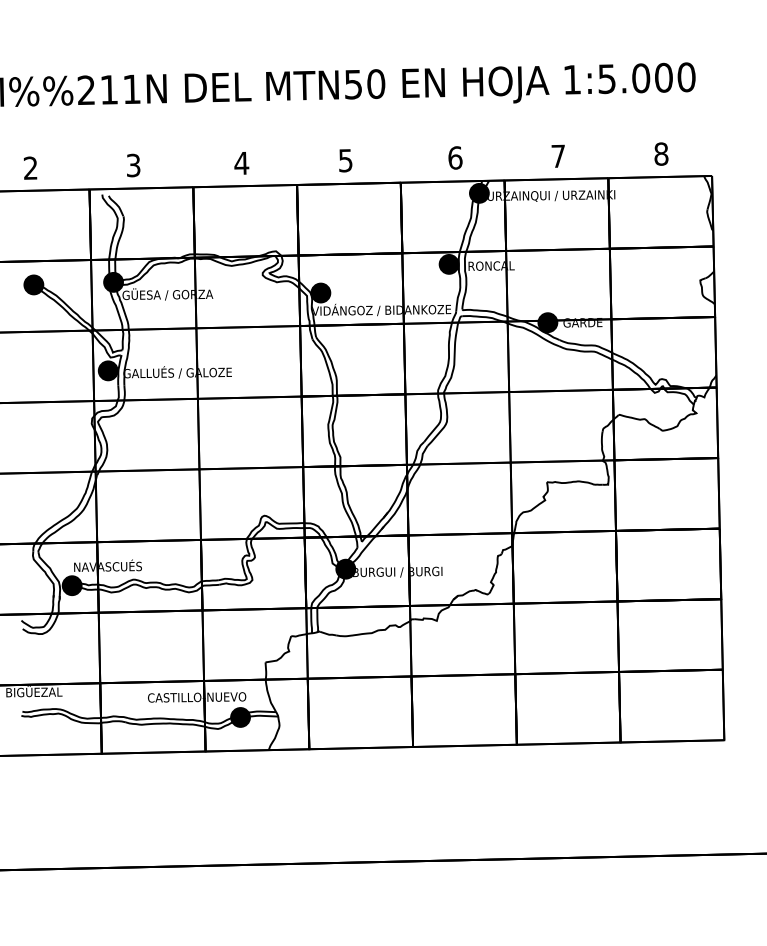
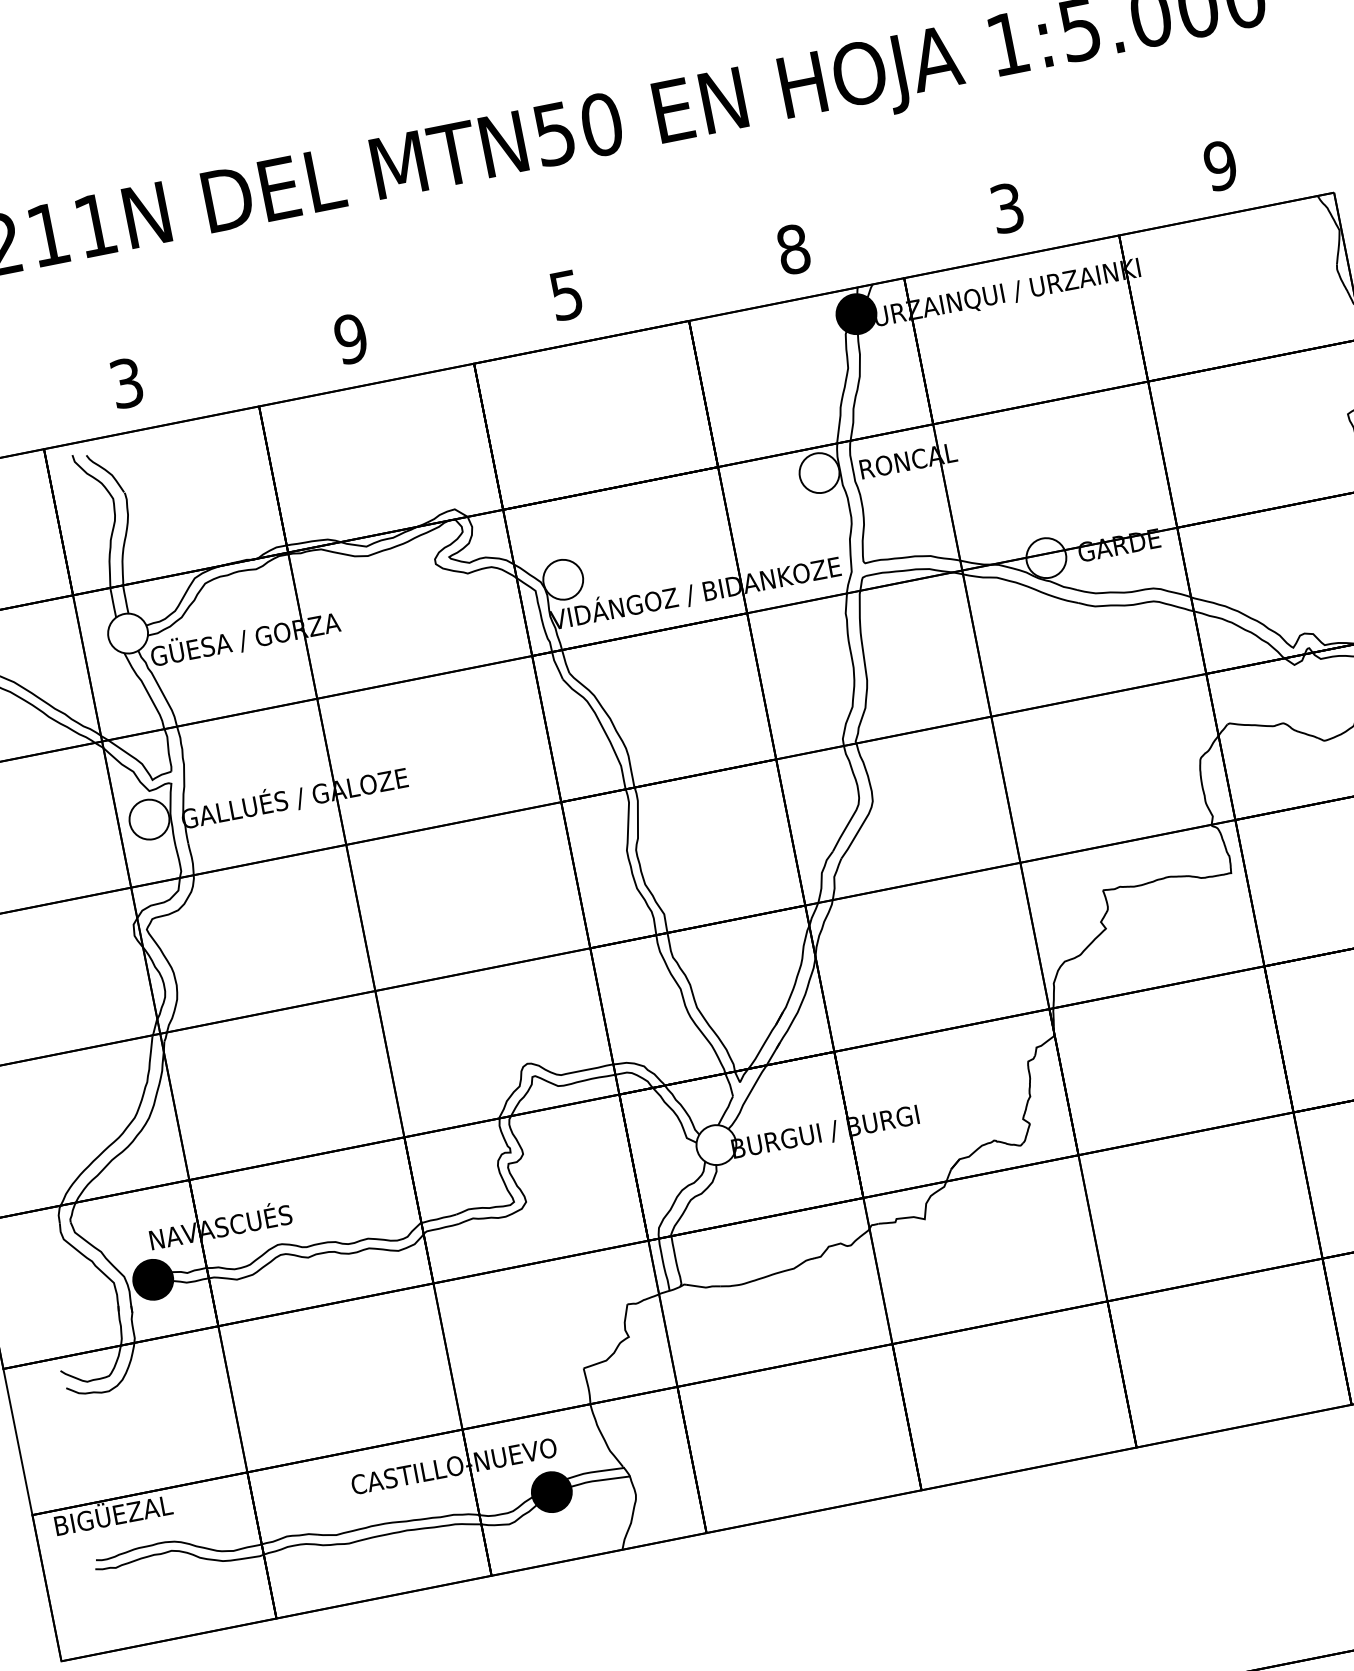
text: (661, 153) -> (1220, 164), 8 -> 9
text: (558, 156) -> (1007, 208), 7 -> 3
text: (455, 157) -> (793, 248), 6 -> 8
text: (241, 163) -> (350, 339), 4 -> 9
fill: (448, 263) -> (817, 471), removed
fill: (113, 281) -> (127, 631), removed
fill: (320, 292) -> (562, 578), removed
fill: (547, 322) -> (1045, 557), removed
fill: (107, 370) -> (147, 819), removed
fill: (345, 568) -> (715, 1143), removed

